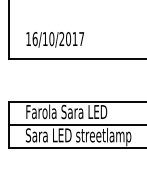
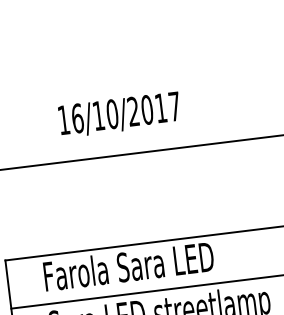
text: (54, 39) -> (118, 114), moved

